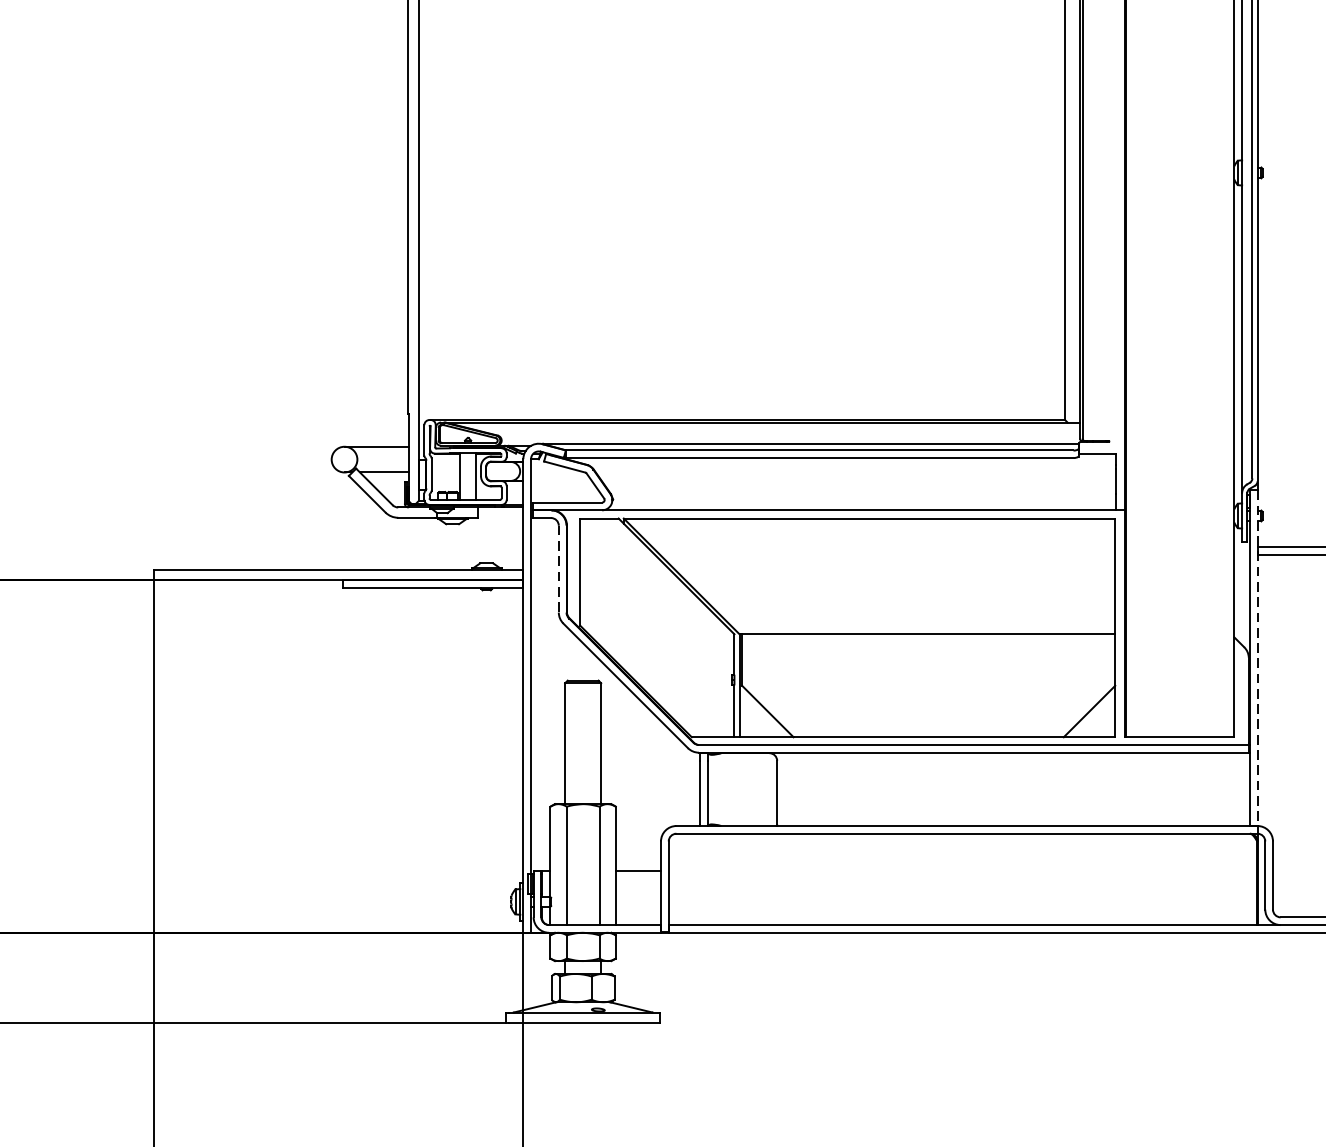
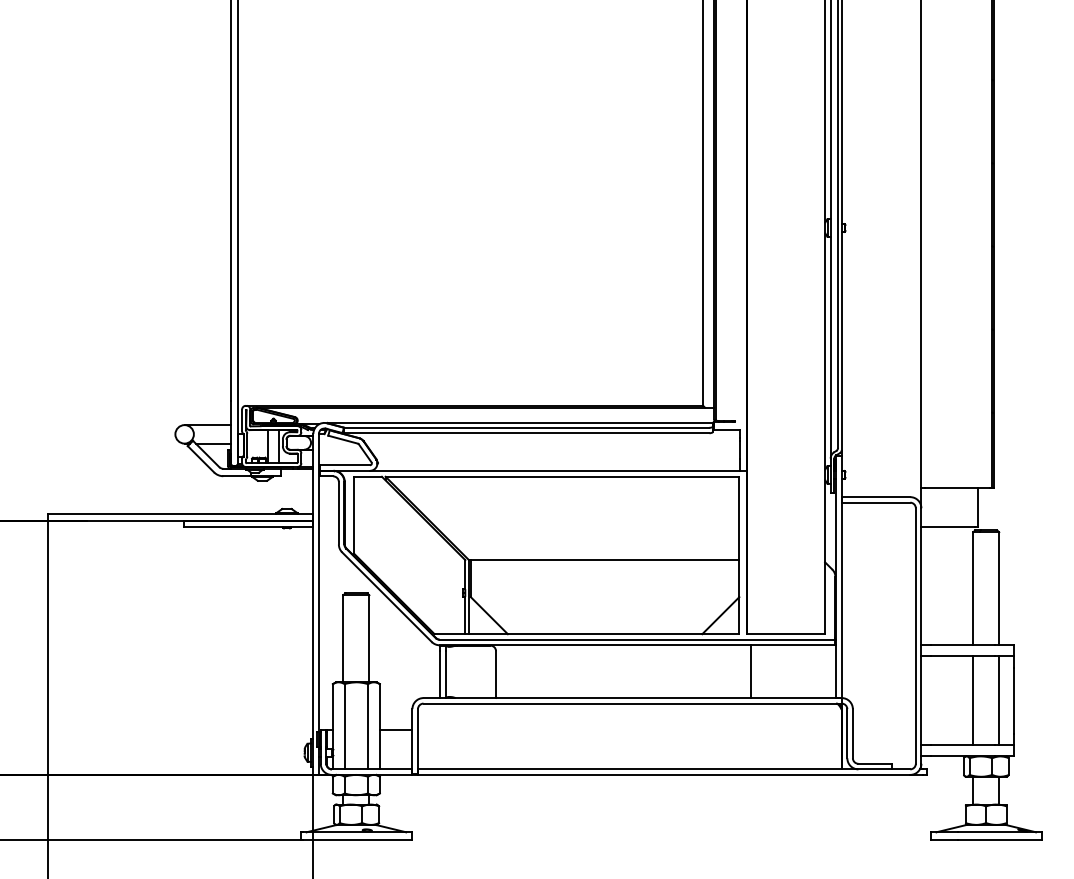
line: (558, 569) -> (338, 513), dashed -> solid
line: (1257, 658) -> (841, 577), dashed -> solid
line: (1130, 789) -> (750, 671), added

